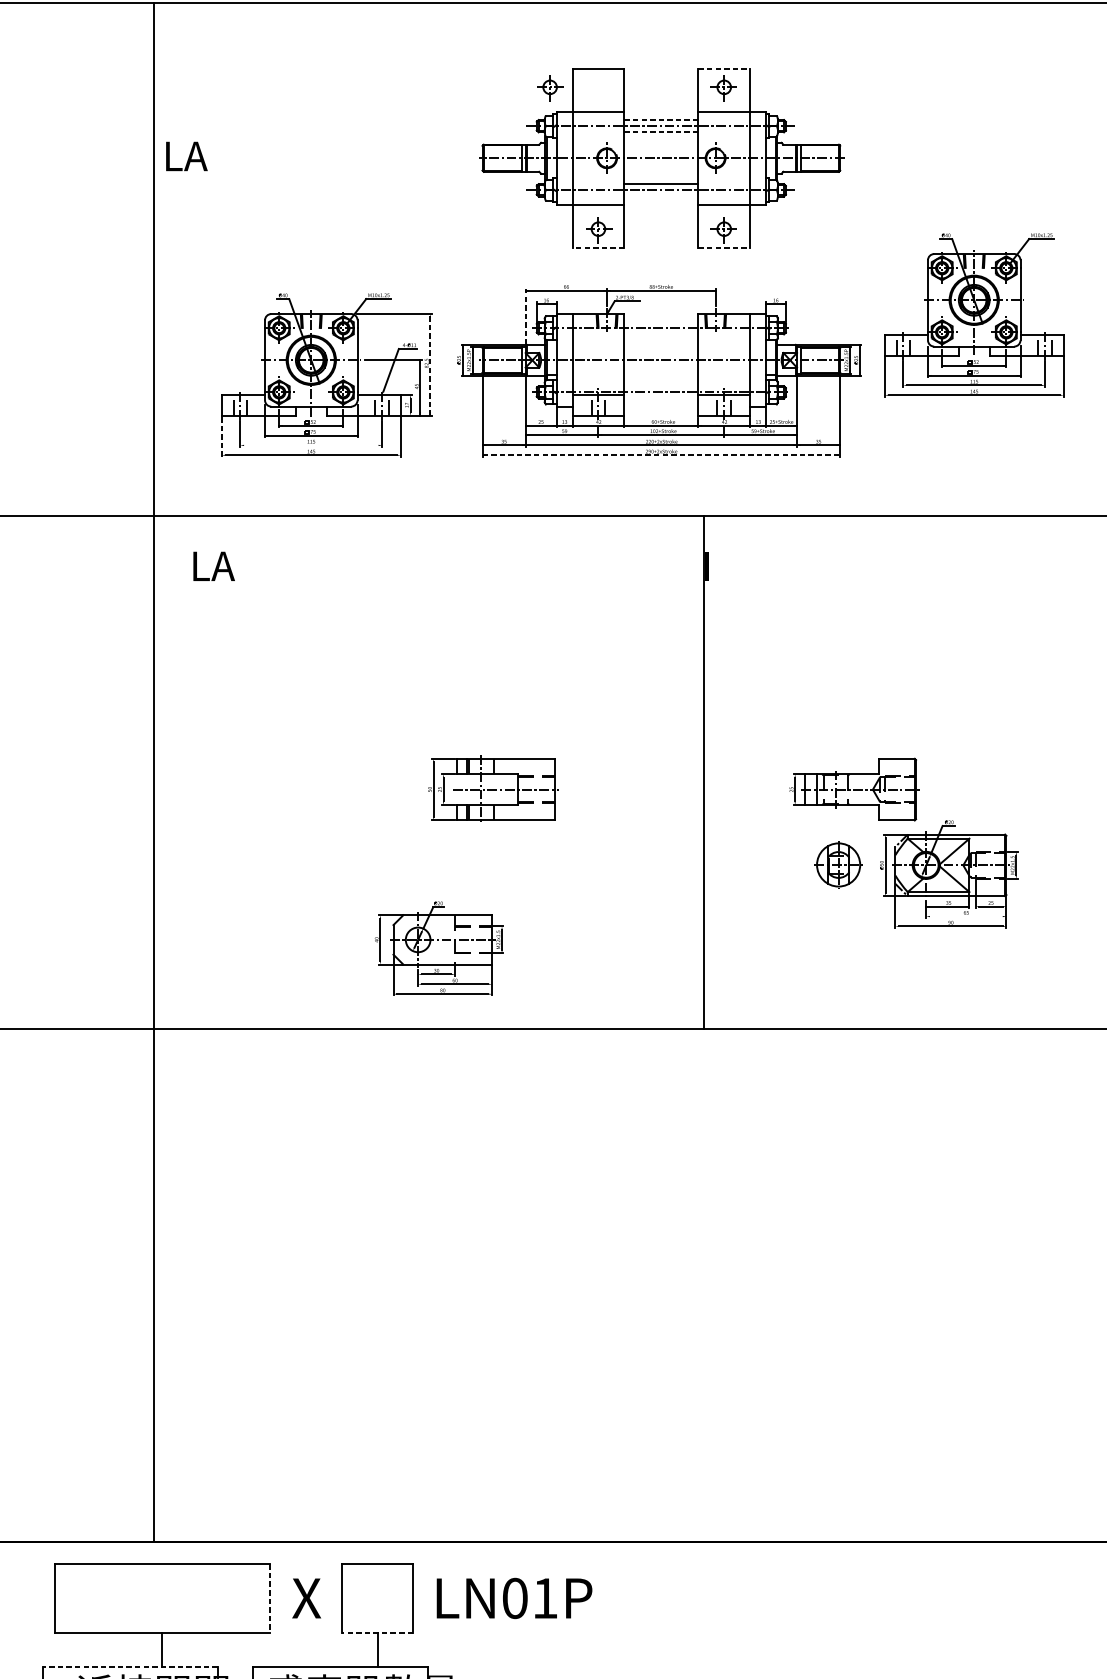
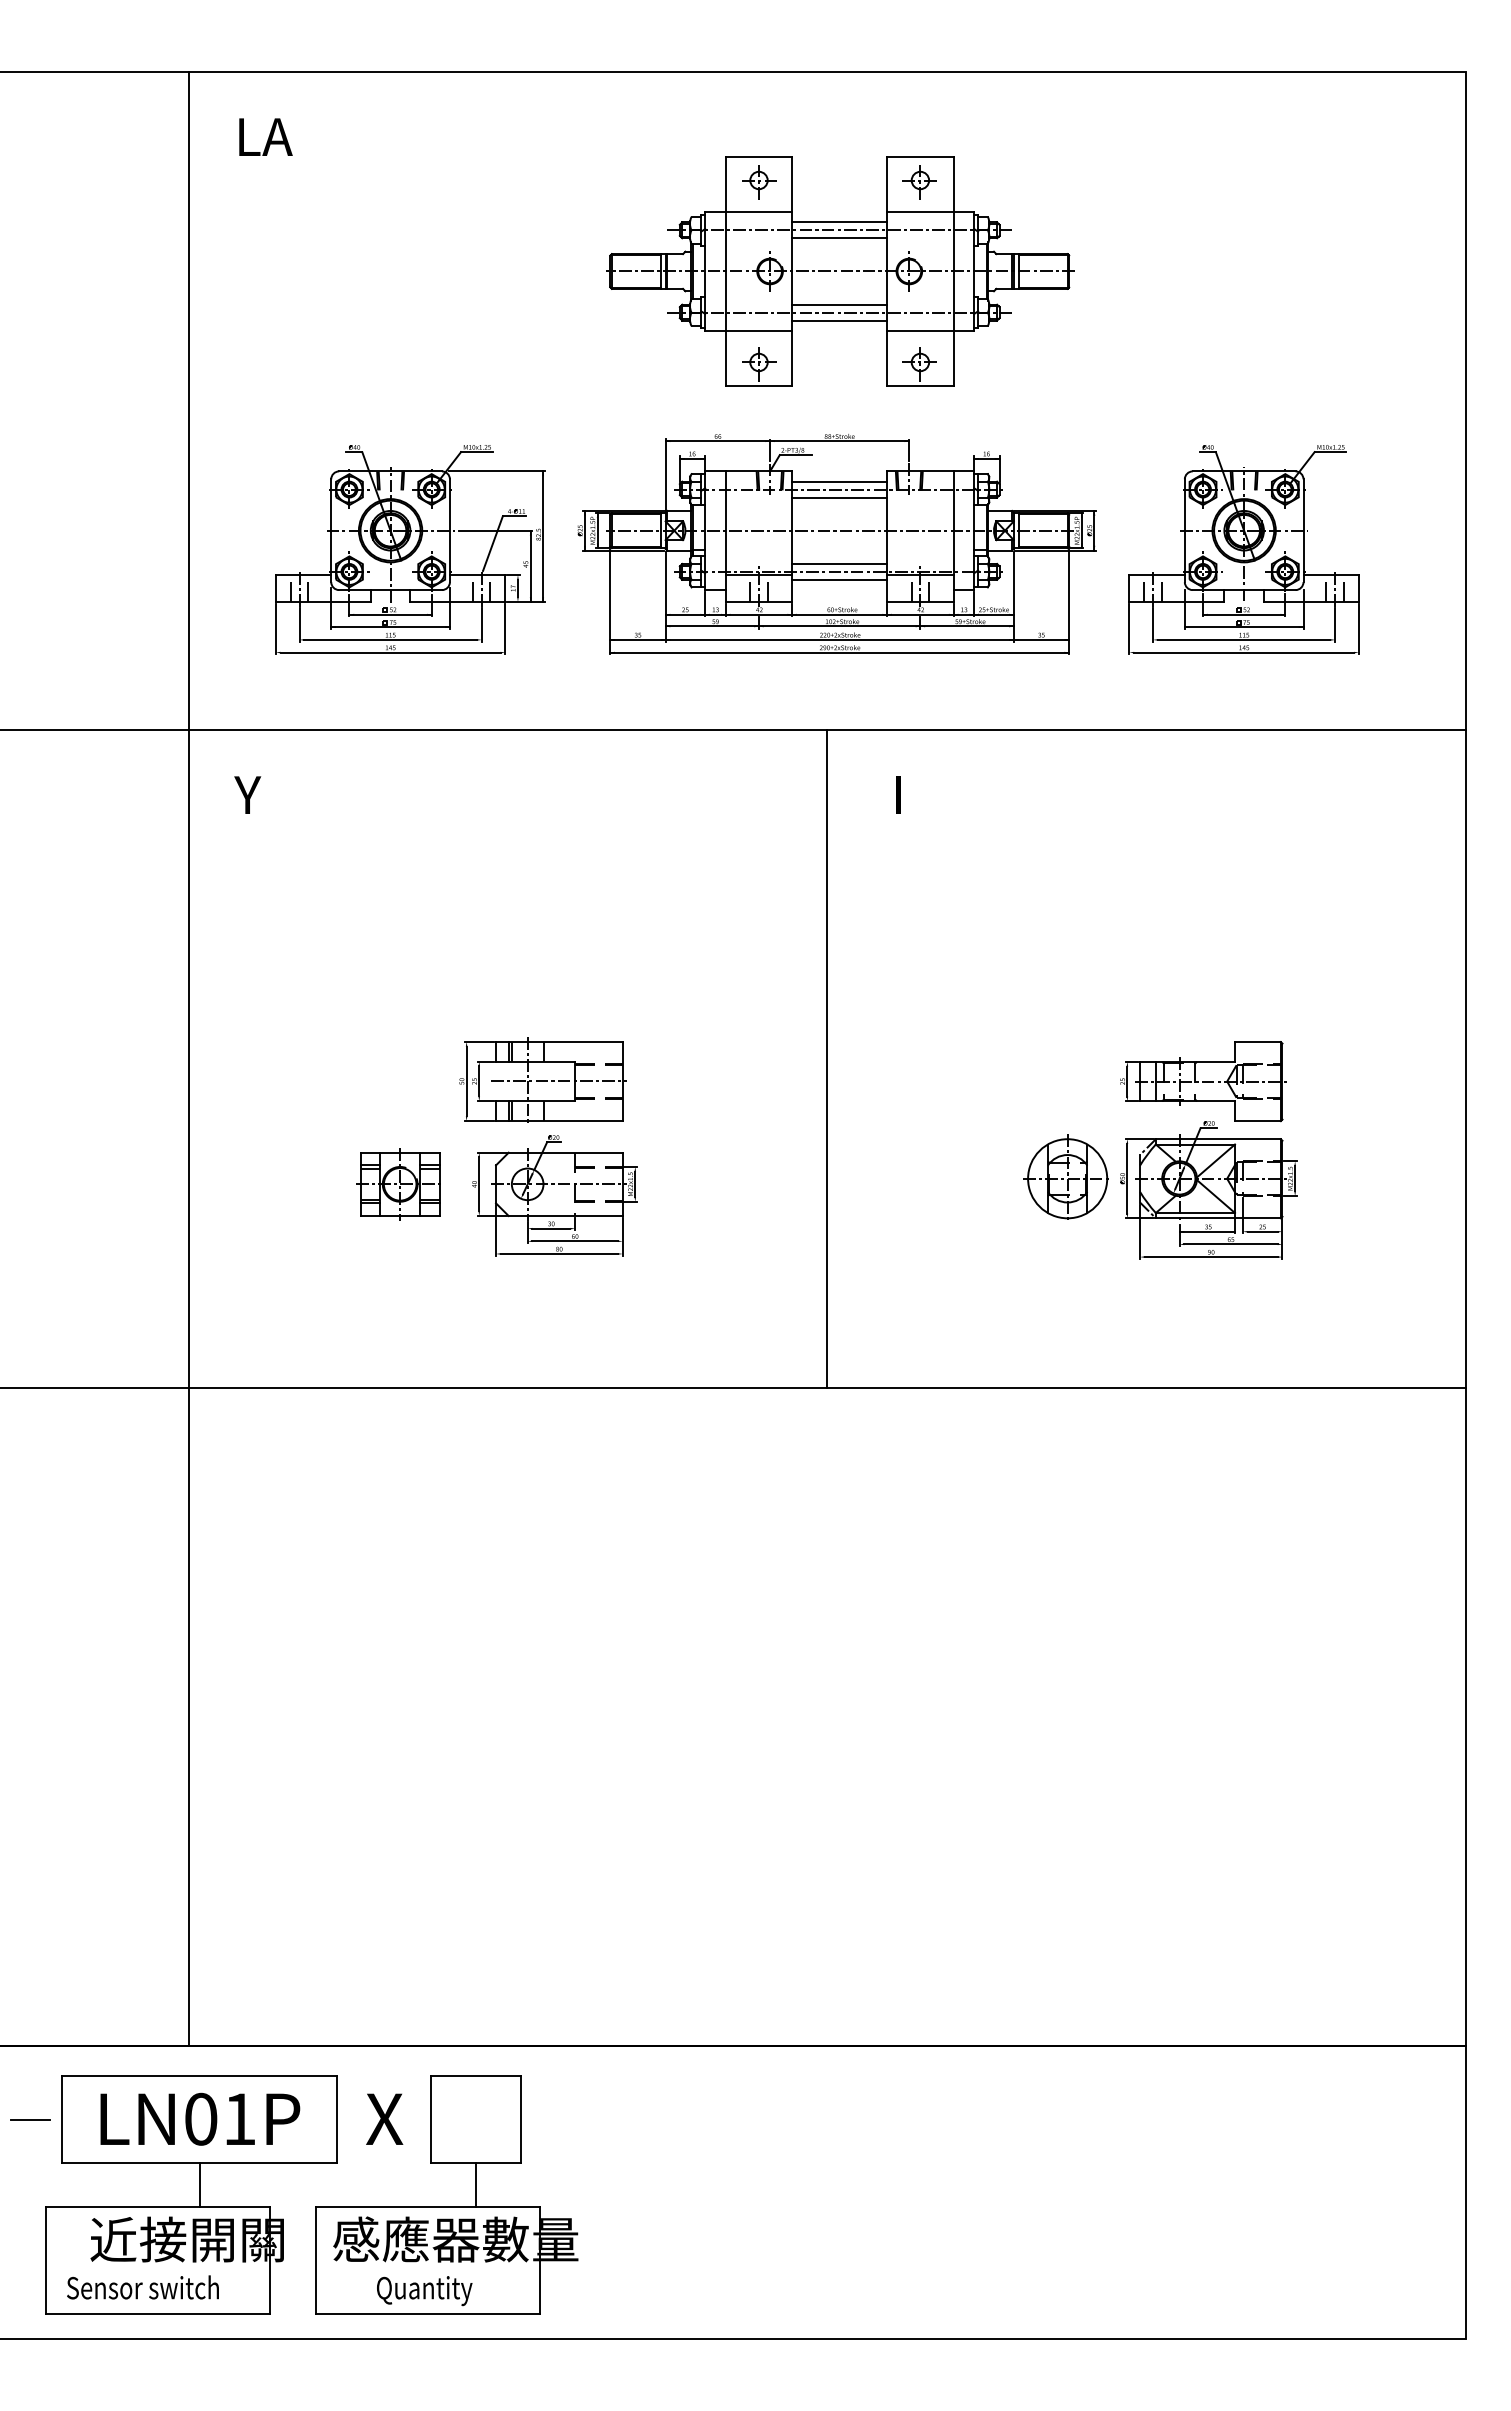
line: (724, 68) -> (920, 156), dashed -> solid
part: (550, 88) -> (759, 182), moved
line: (661, 120) -> (840, 222), dashed -> solid
line: (661, 132) -> (840, 238), dashed -> solid
text: (186, 155) -> (265, 136), moved
line: (661, 196) -> (839, 320), added
line: (598, 247) -> (758, 386), dashed -> solid
line: (724, 247) -> (920, 386), dashed -> solid
part: (973, 314) -> (1243, 549), moved
line: (525, 317) -> (665, 475), dashed -> solid
line: (661, 321) -> (839, 481), added
line: (661, 334) -> (839, 497), added
line: (430, 364) -> (543, 536), dashed -> solid
line: (661, 385) -> (839, 563), added
line: (661, 398) -> (839, 579), added
line: (221, 437) -> (275, 629), dashed -> solid
line: (311, 445) -> (390, 639), added
line: (661, 455) -> (840, 652), dashed -> solid
text: (212, 565) -> (263, 794), LA -> Y
line: (704, 772) -> (827, 1059), moved
part: (492, 788) -> (542, 1079), moved
part: (854, 789) -> (1203, 1081), moved
part: (837, 863) -> (1065, 1176), size x1.43
part: (317, 869) -> (398, 1184), added
line: (965, 916) -> (1230, 1244), added
part: (439, 948) -> (554, 1195), moved
text: (514, 1597) -> (200, 2118), moved
line: (30, 1598) -> (30, 2119), added
line: (269, 1598) -> (337, 2119), dashed -> solid
line: (377, 1632) -> (475, 2163), dashed -> solid
line: (129, 1667) -> (157, 2207), dashed -> solid

